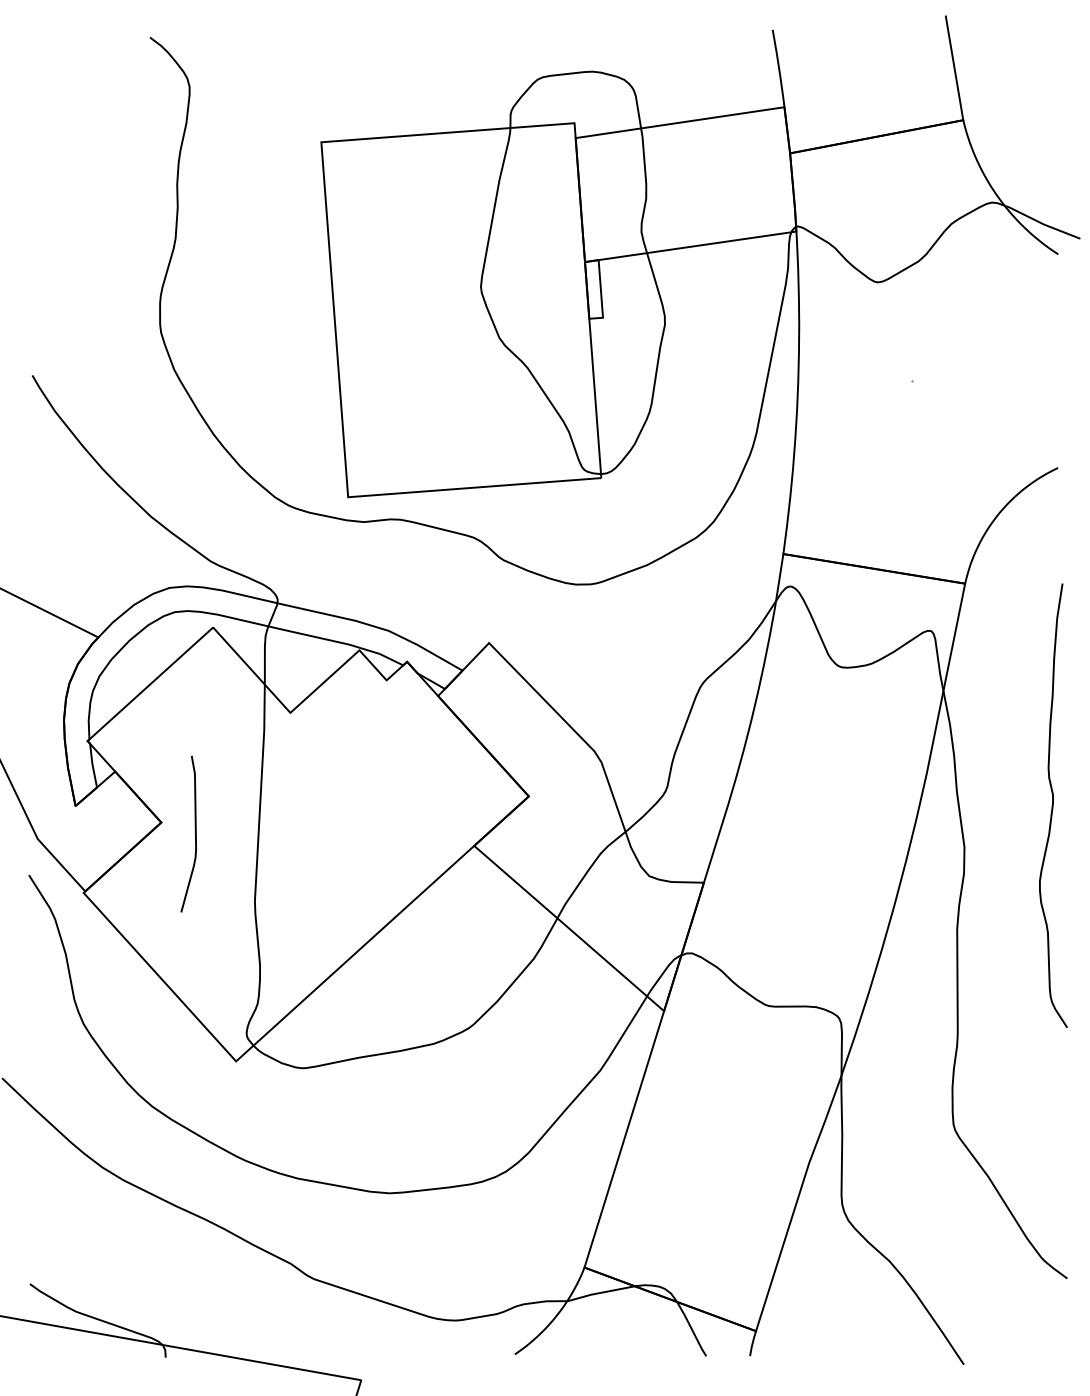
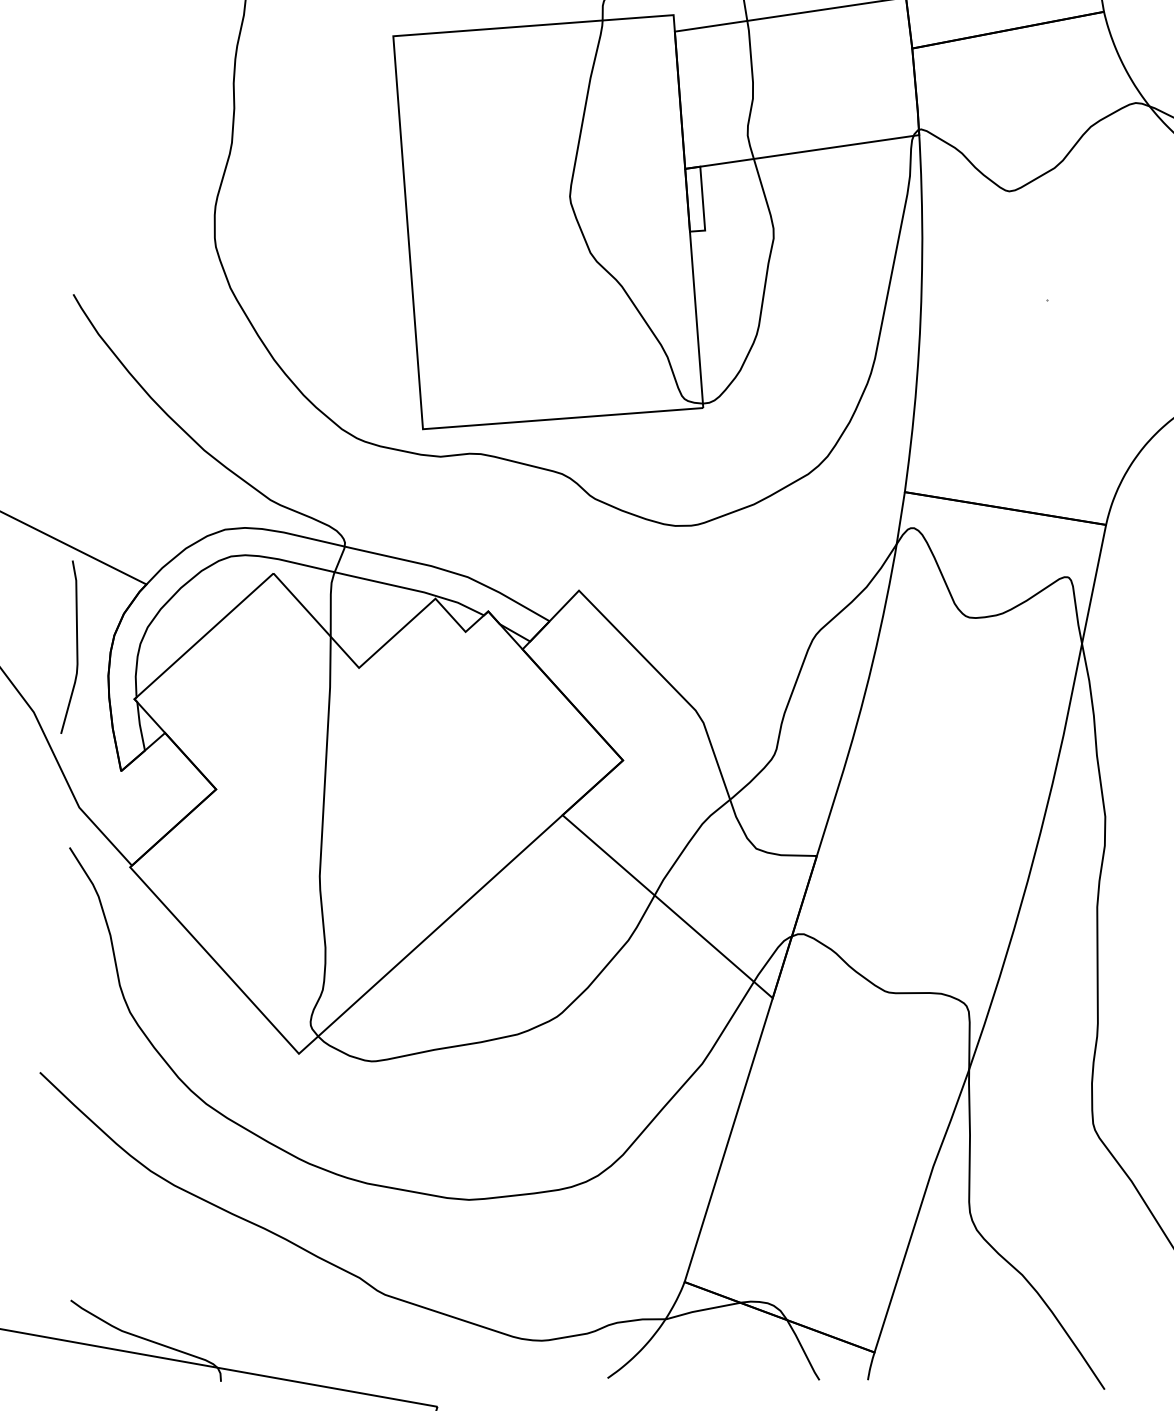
curve: (194, 830) -> (75, 643), moved

